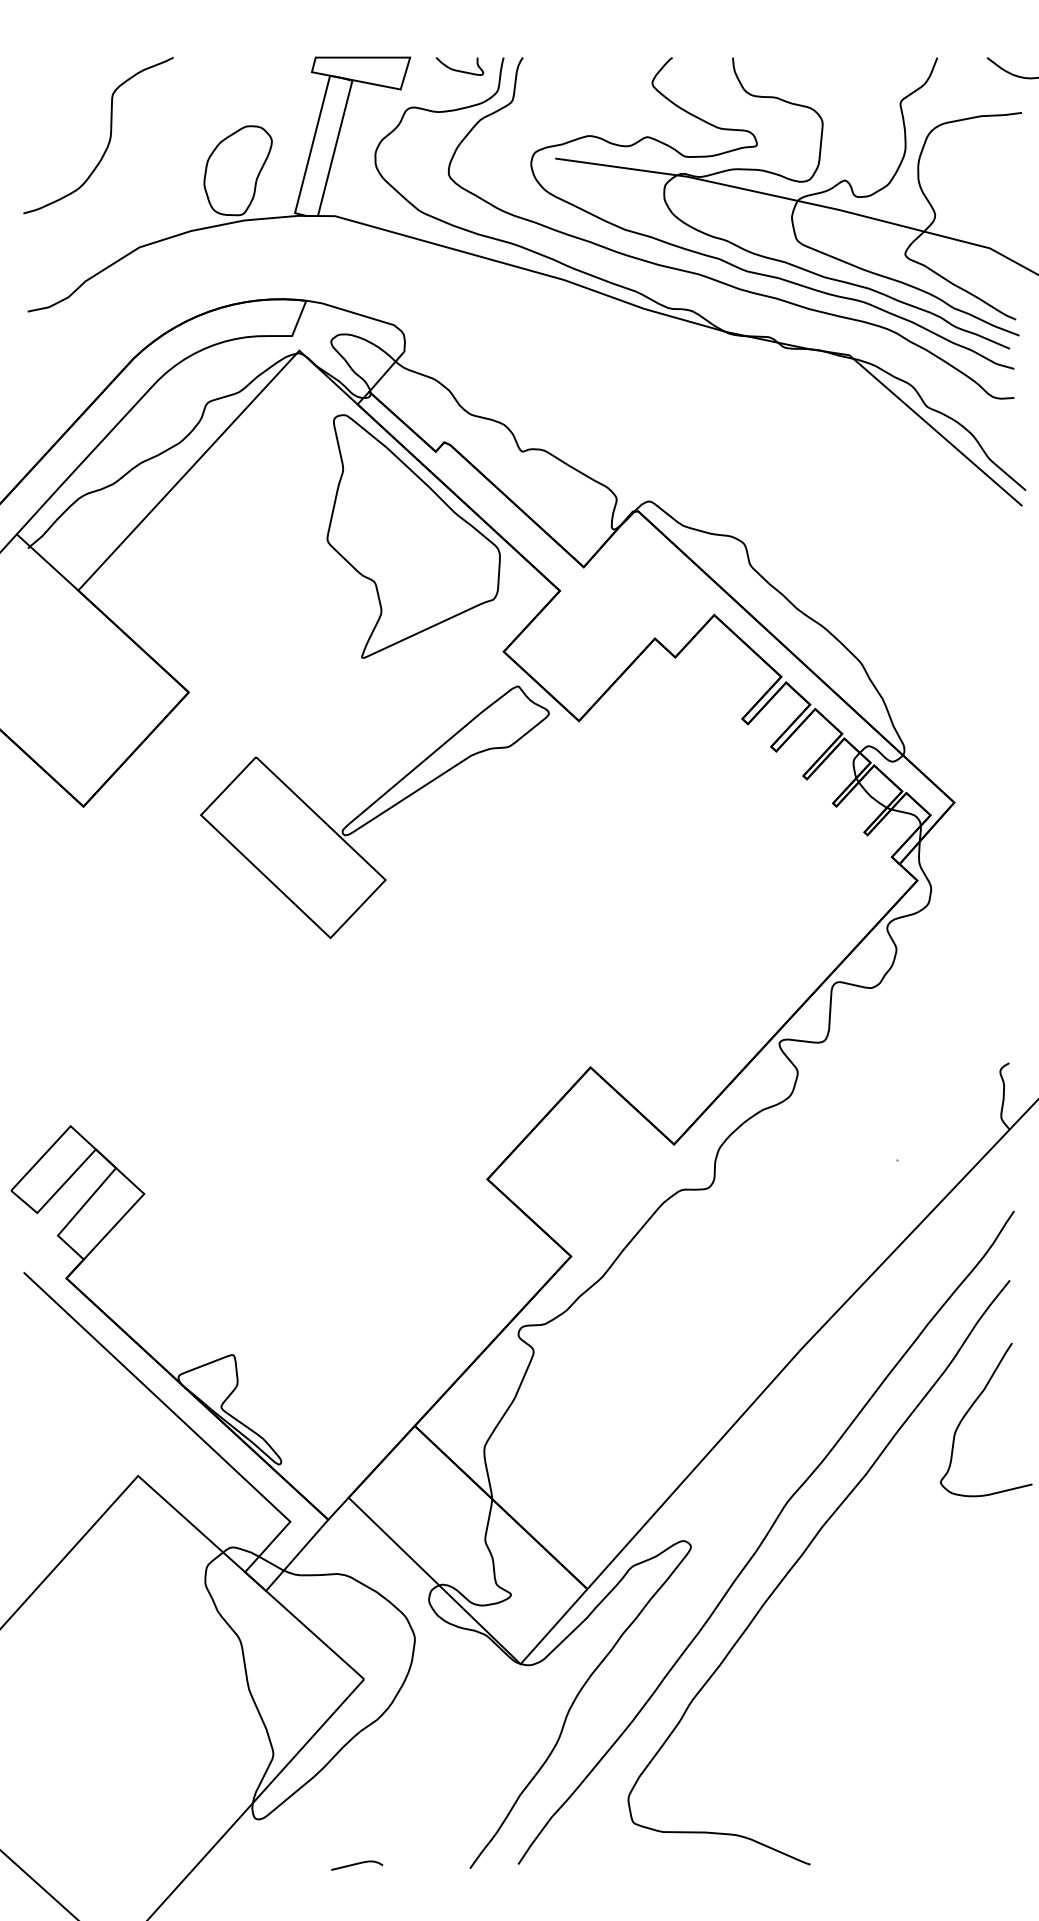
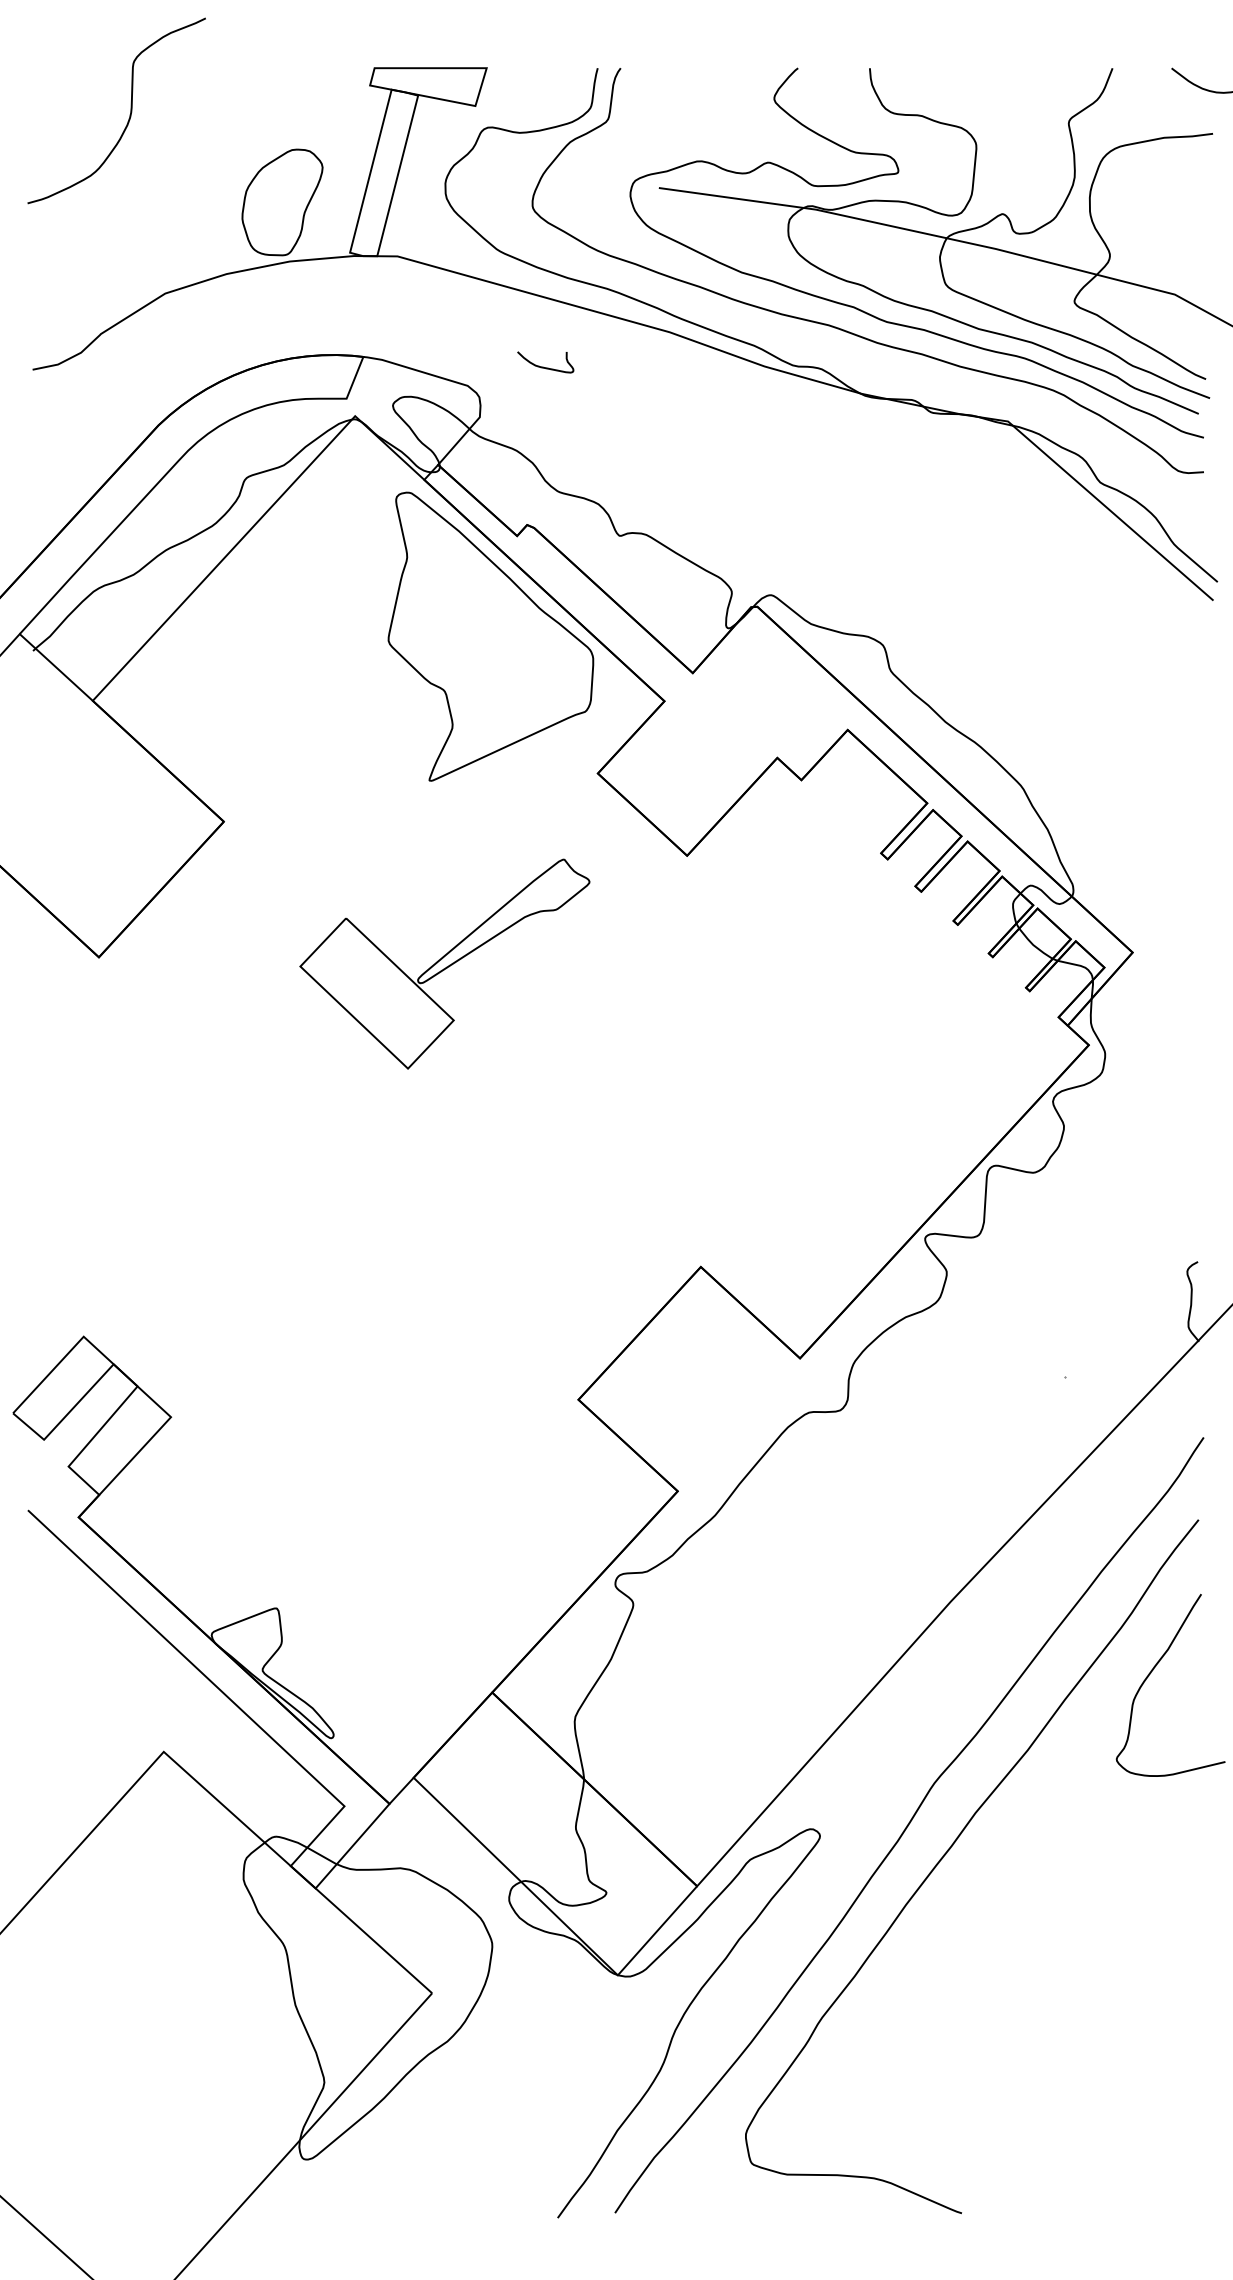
curve: (457, 69) -> (542, 366), moved
curve: (109, 135) -> (129, 110), moved
part: (374, 812) -> (444, 964), size x0.7
curve: (357, 1864) -> (424, 2213), removed

